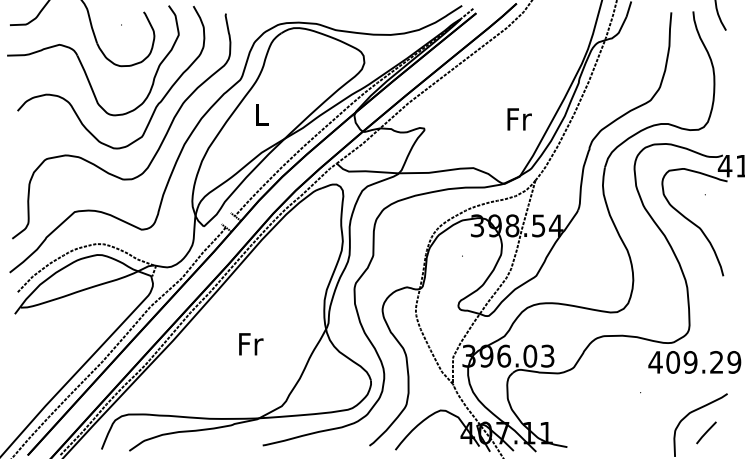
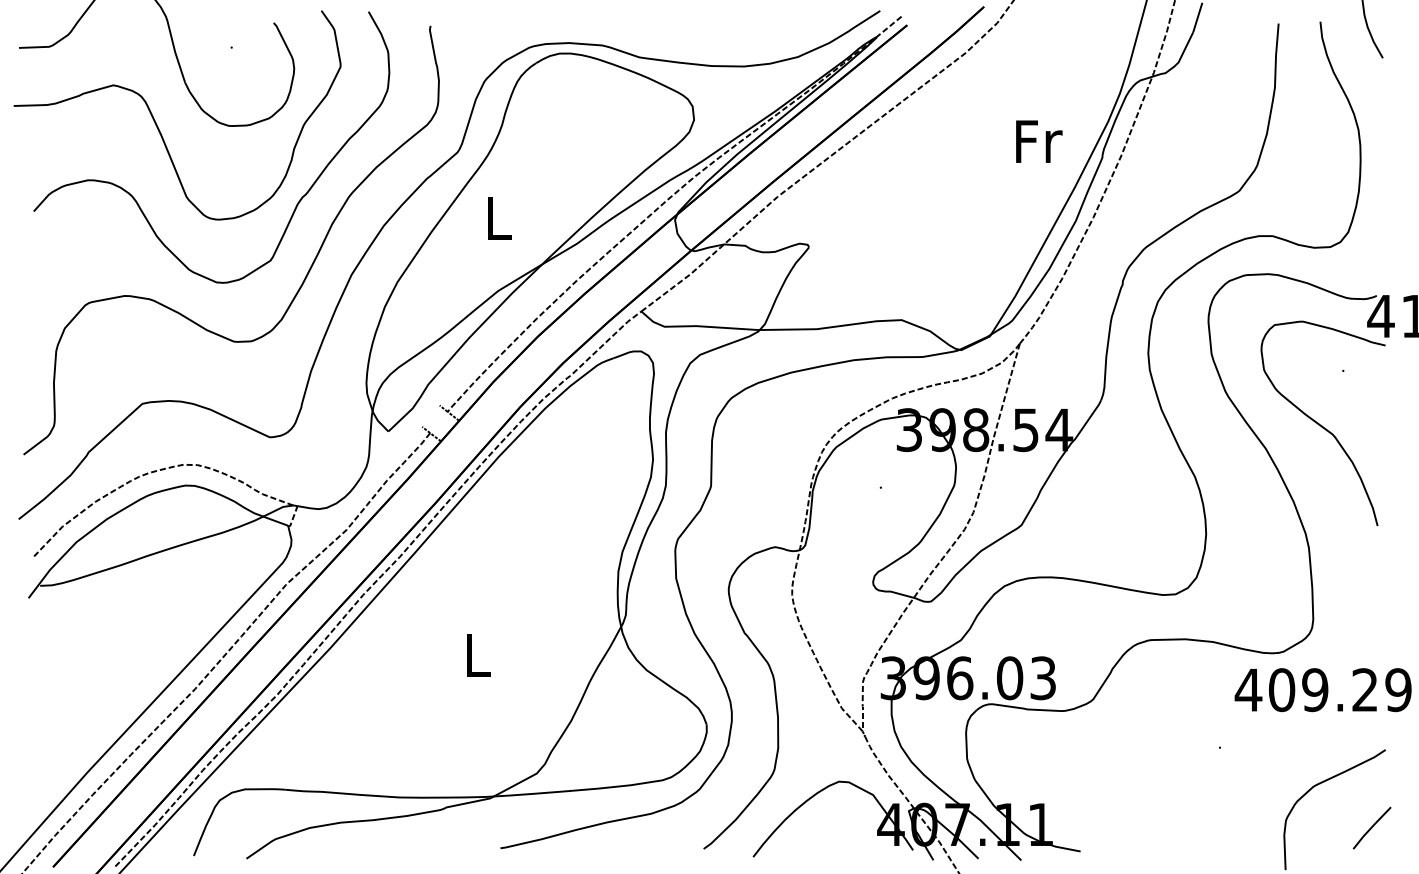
text: (519, 119) -> (1038, 141), moved
text: (251, 344) -> (479, 655), Fr -> L
line: (706, 432) -> (1372, 827), moved

